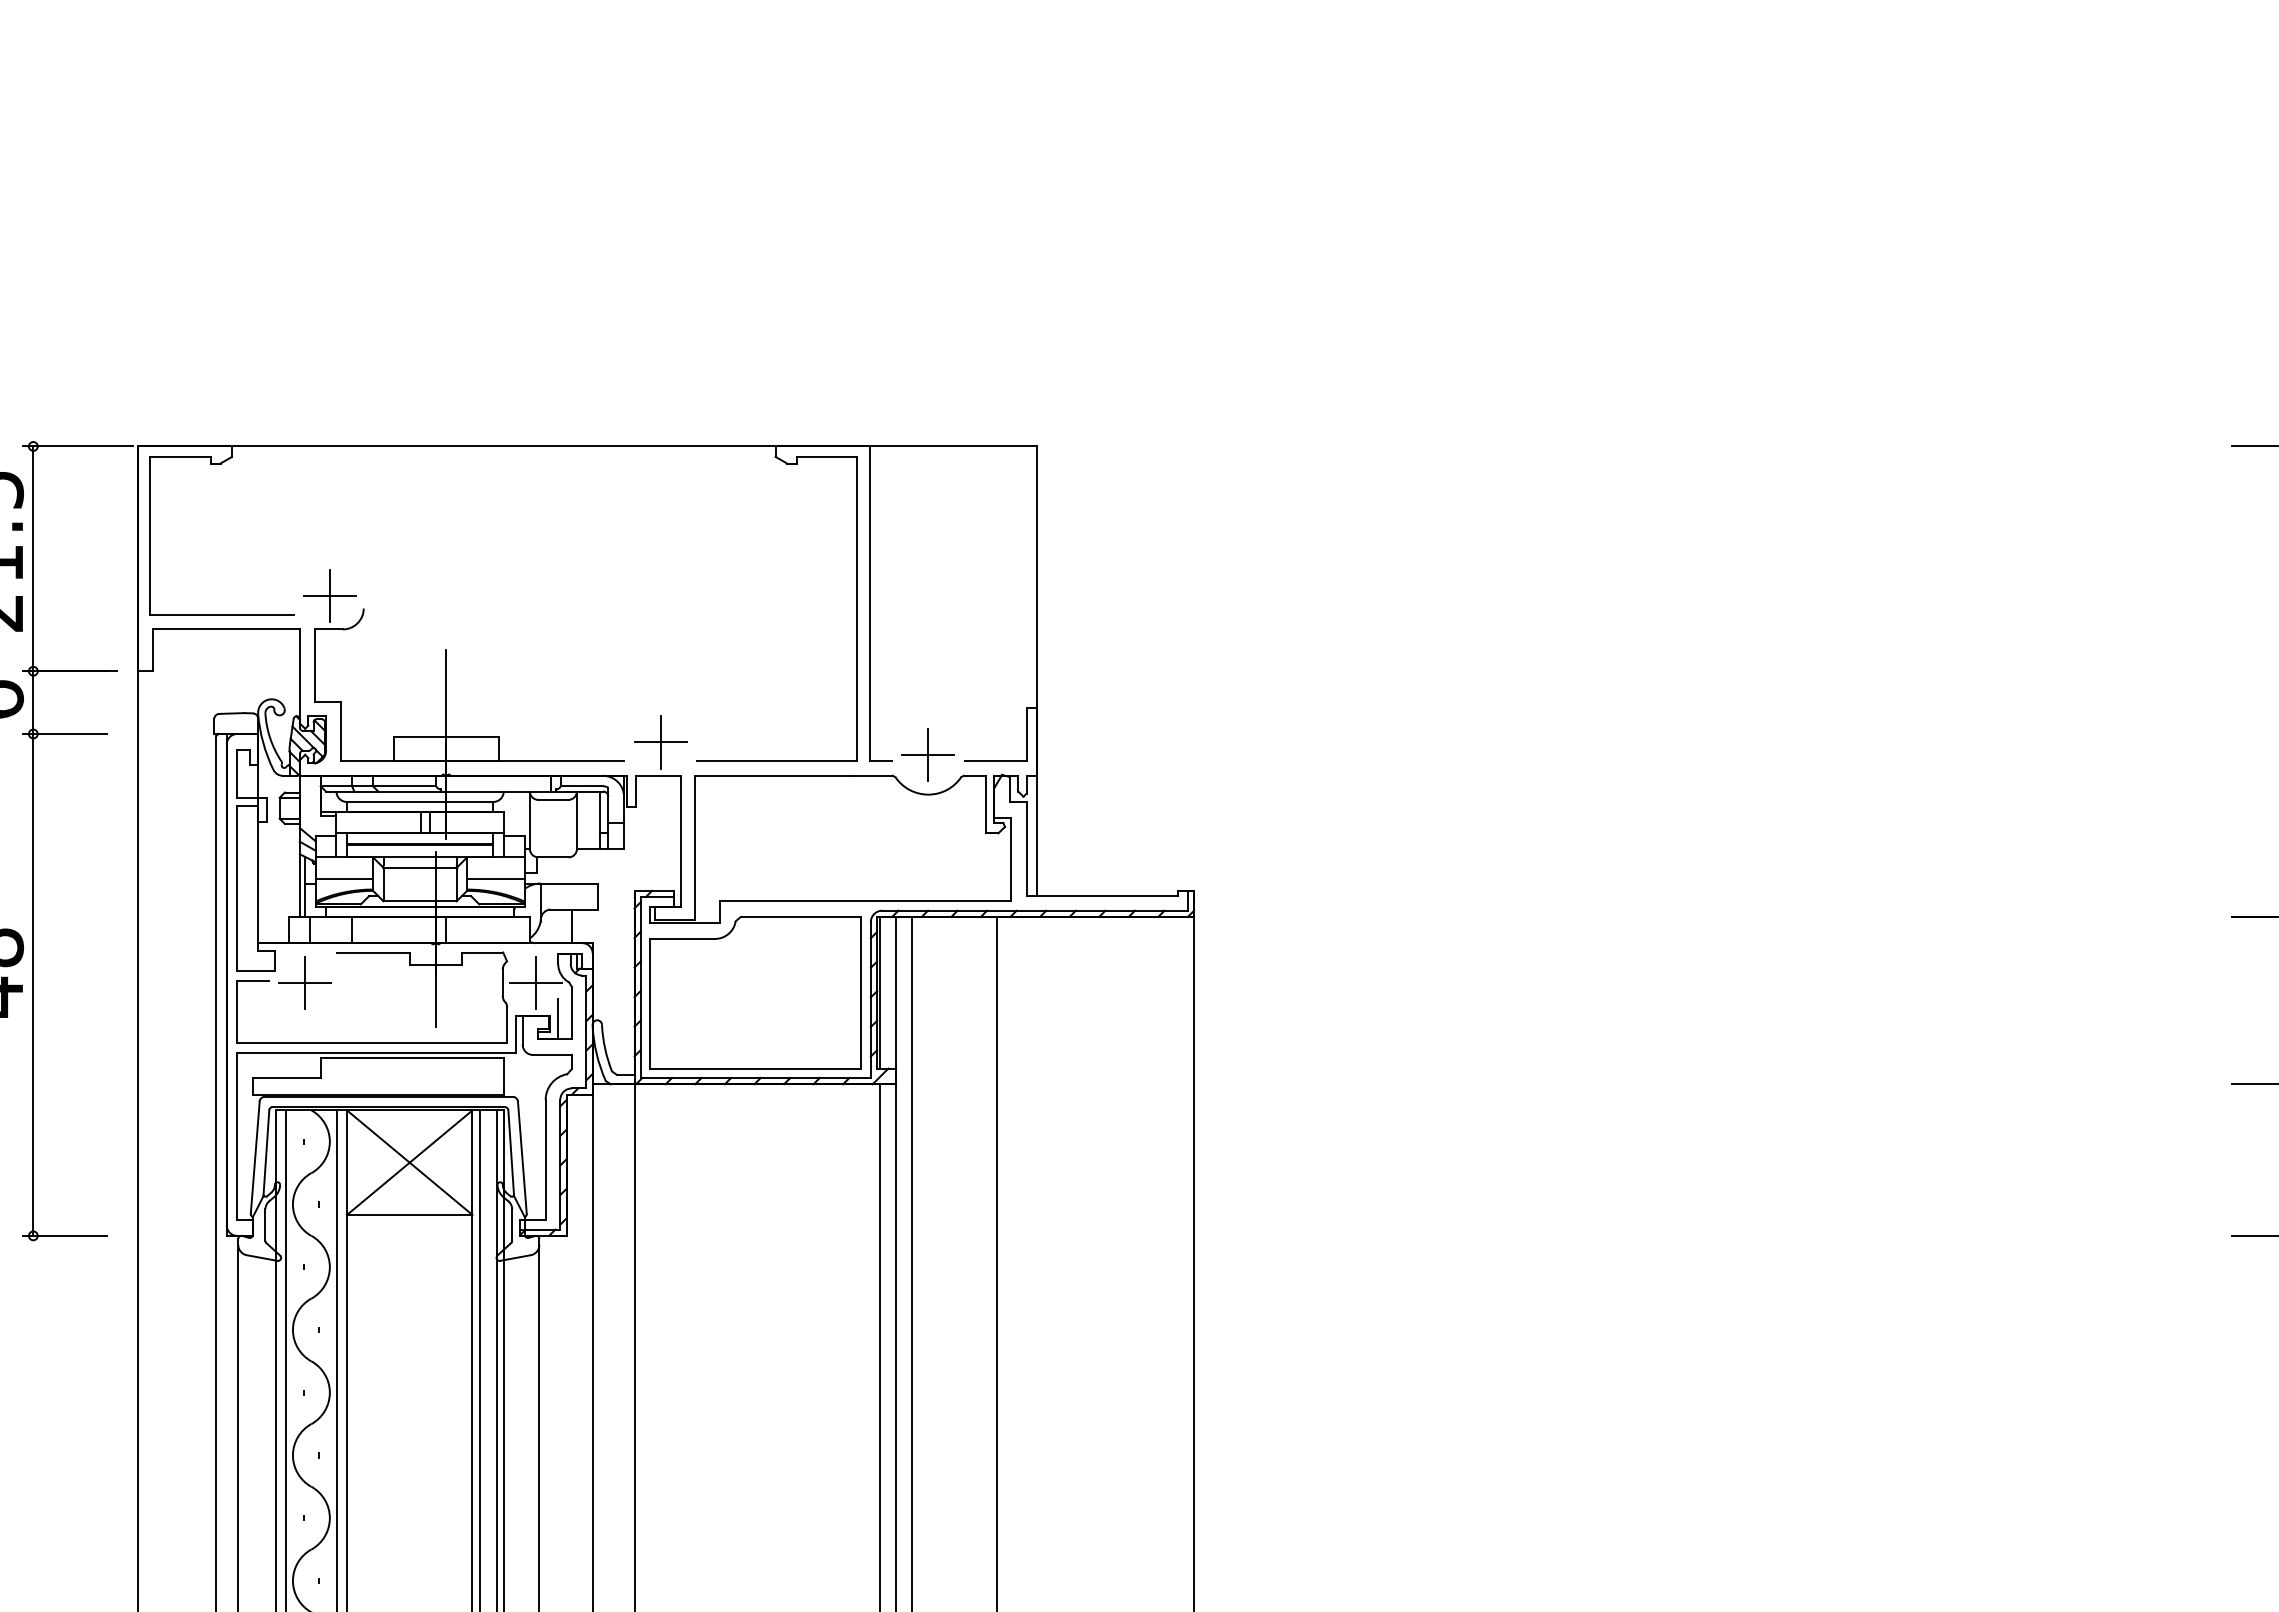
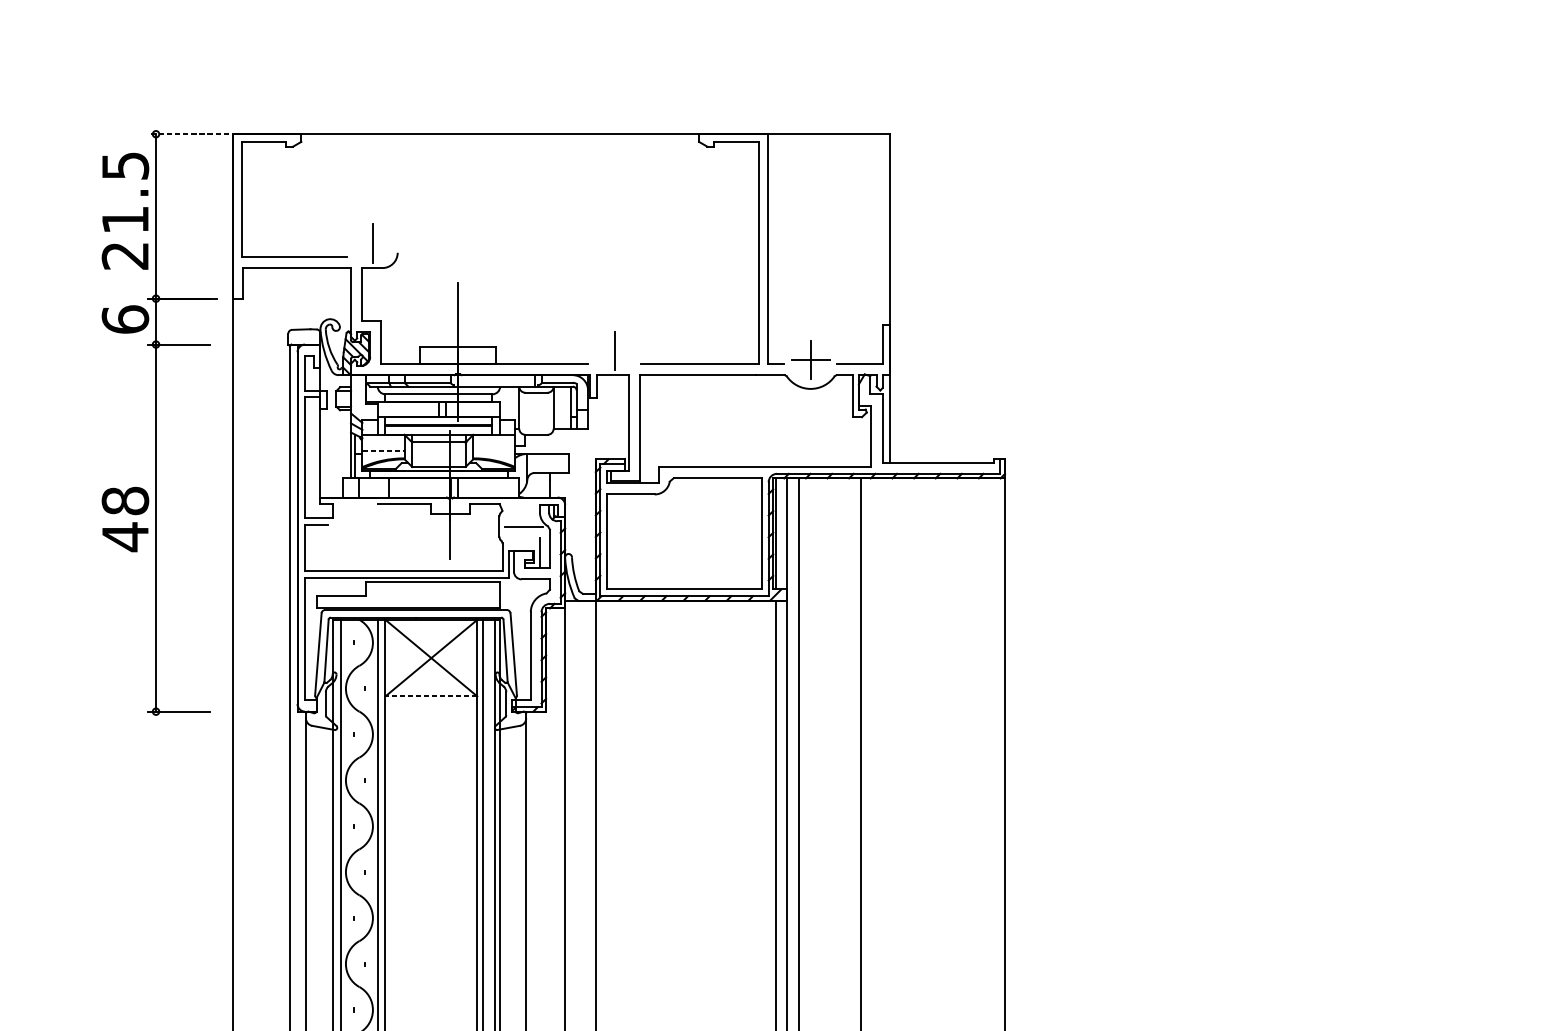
line: (77, 446) -> (188, 134), solid -> dashed
line: (330, 595) -> (373, 243), removed
line: (660, 742) -> (614, 350), removed
line: (344, 878) -> (383, 450), solid -> dashed
line: (495, 878) -> (494, 450), removed
part: (304, 982) -> (354, 526), removed
line: (536, 982) -> (524, 526), removed
line: (409, 1214) -> (431, 696), solid -> dashed

